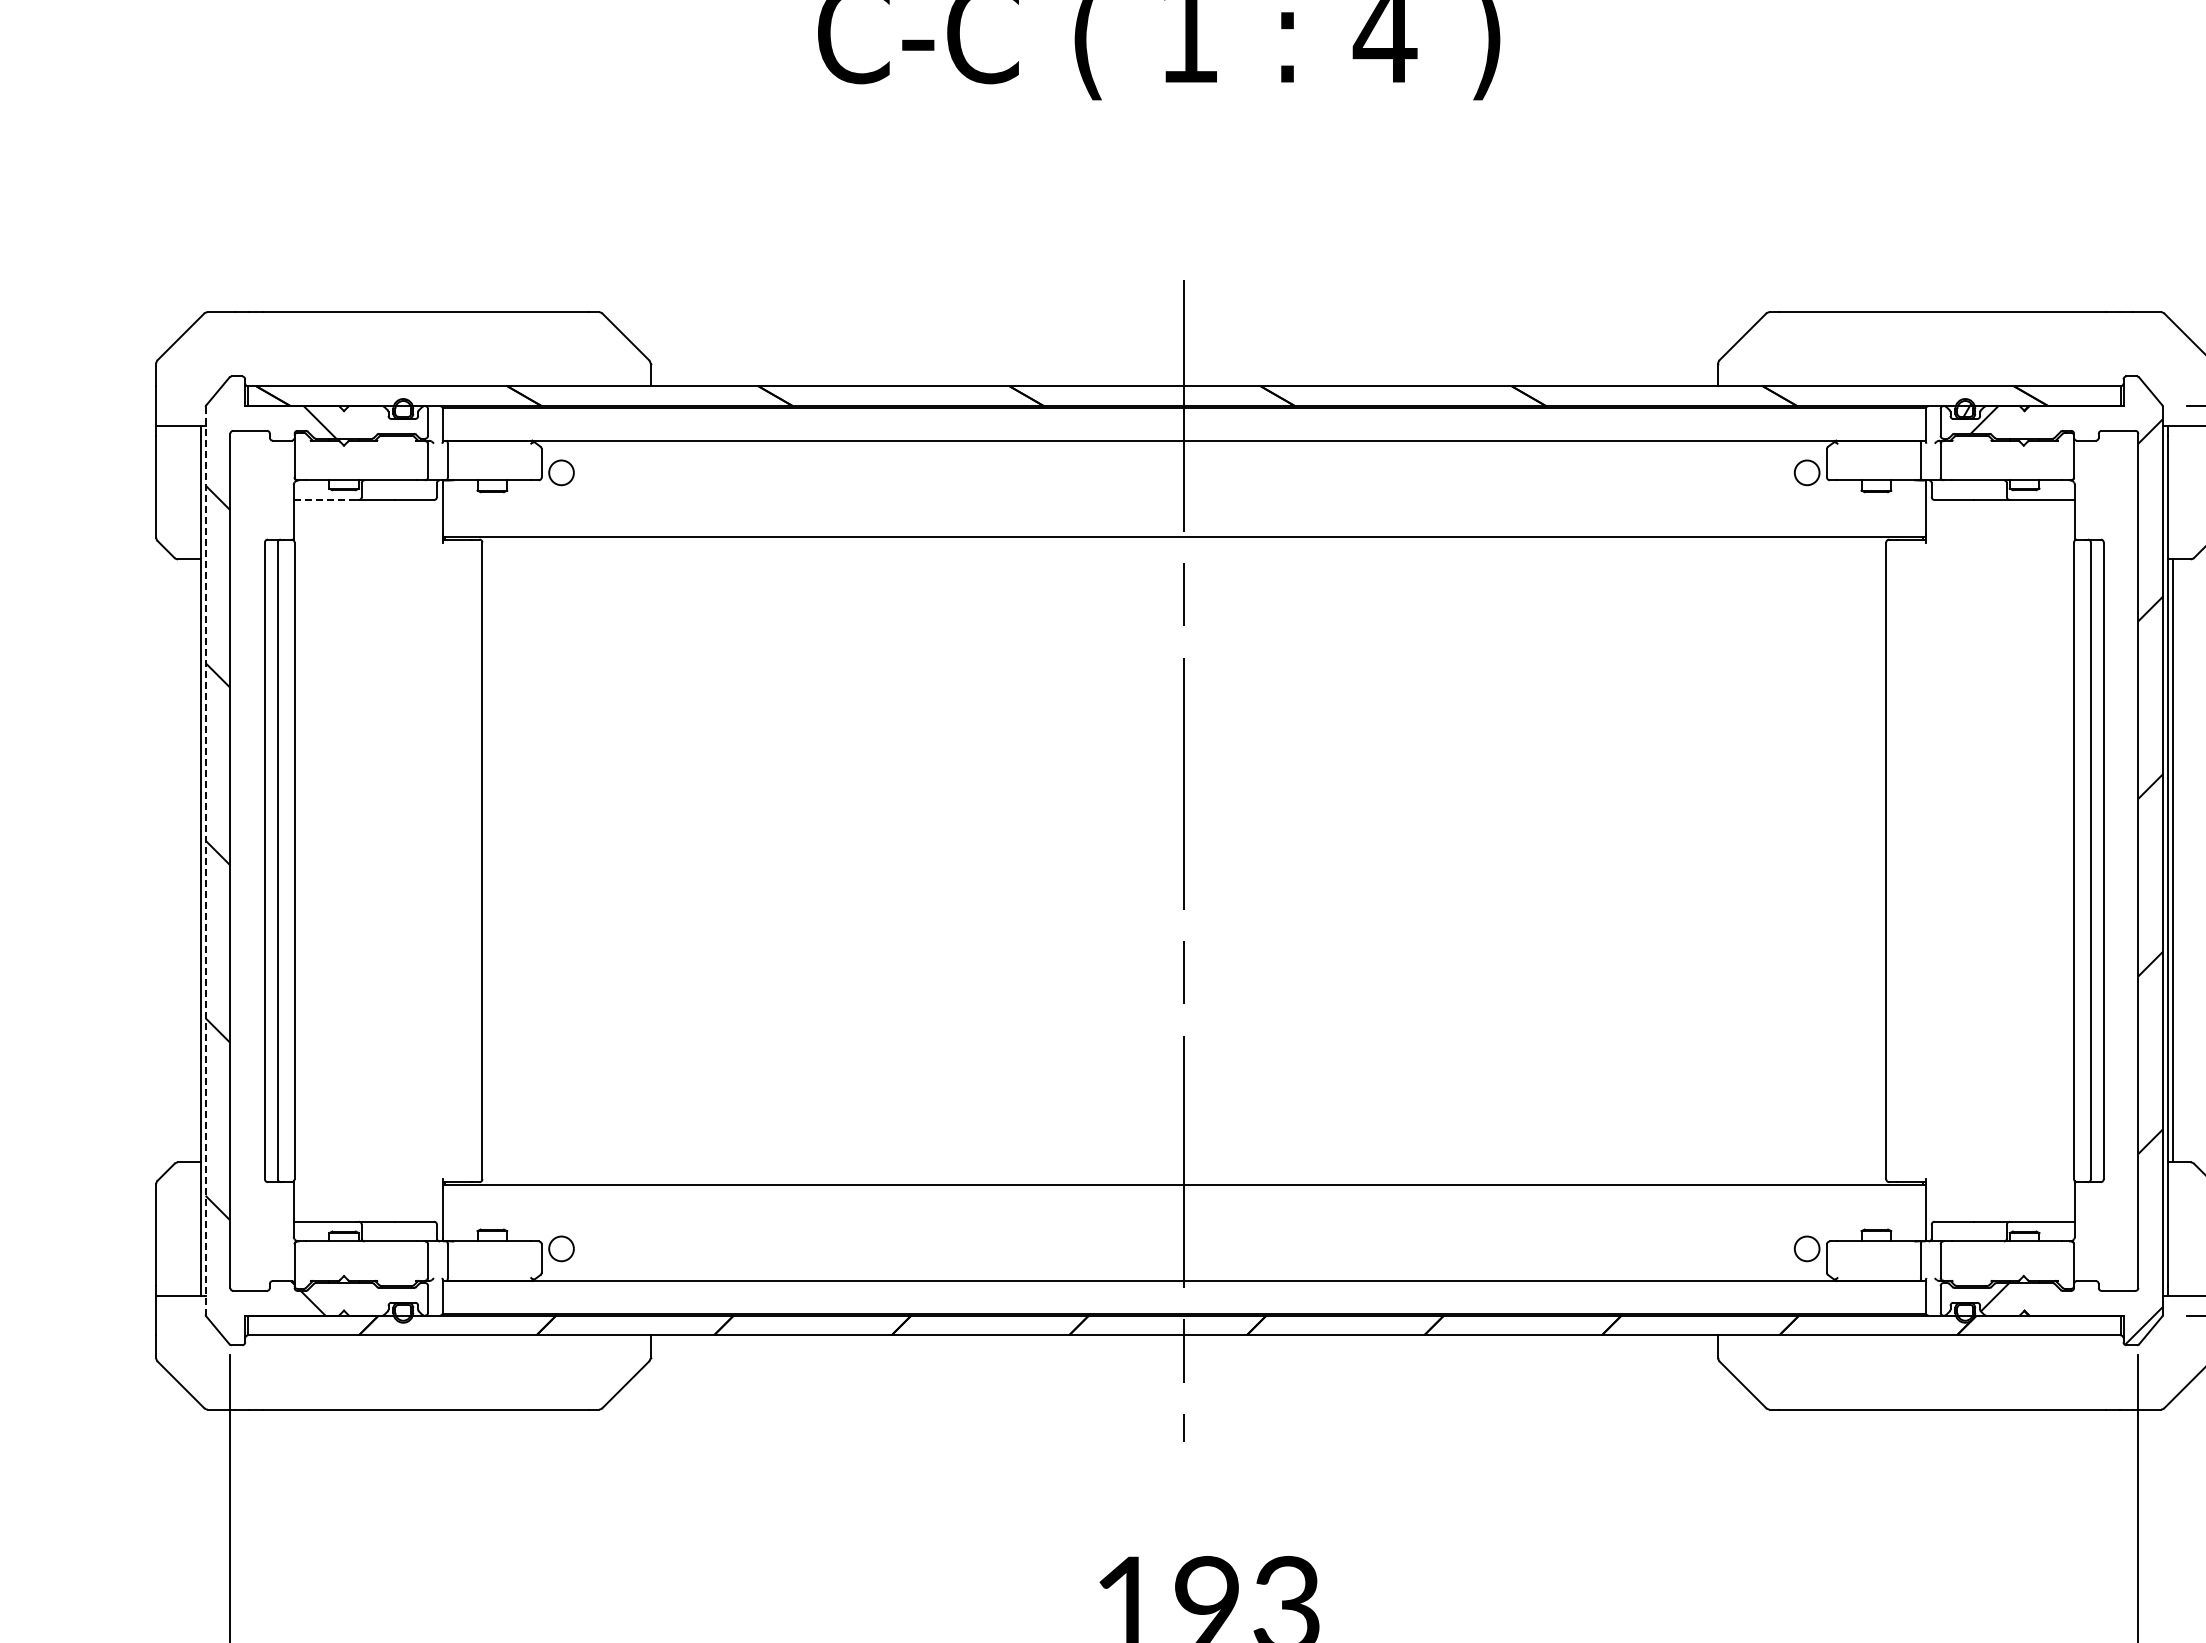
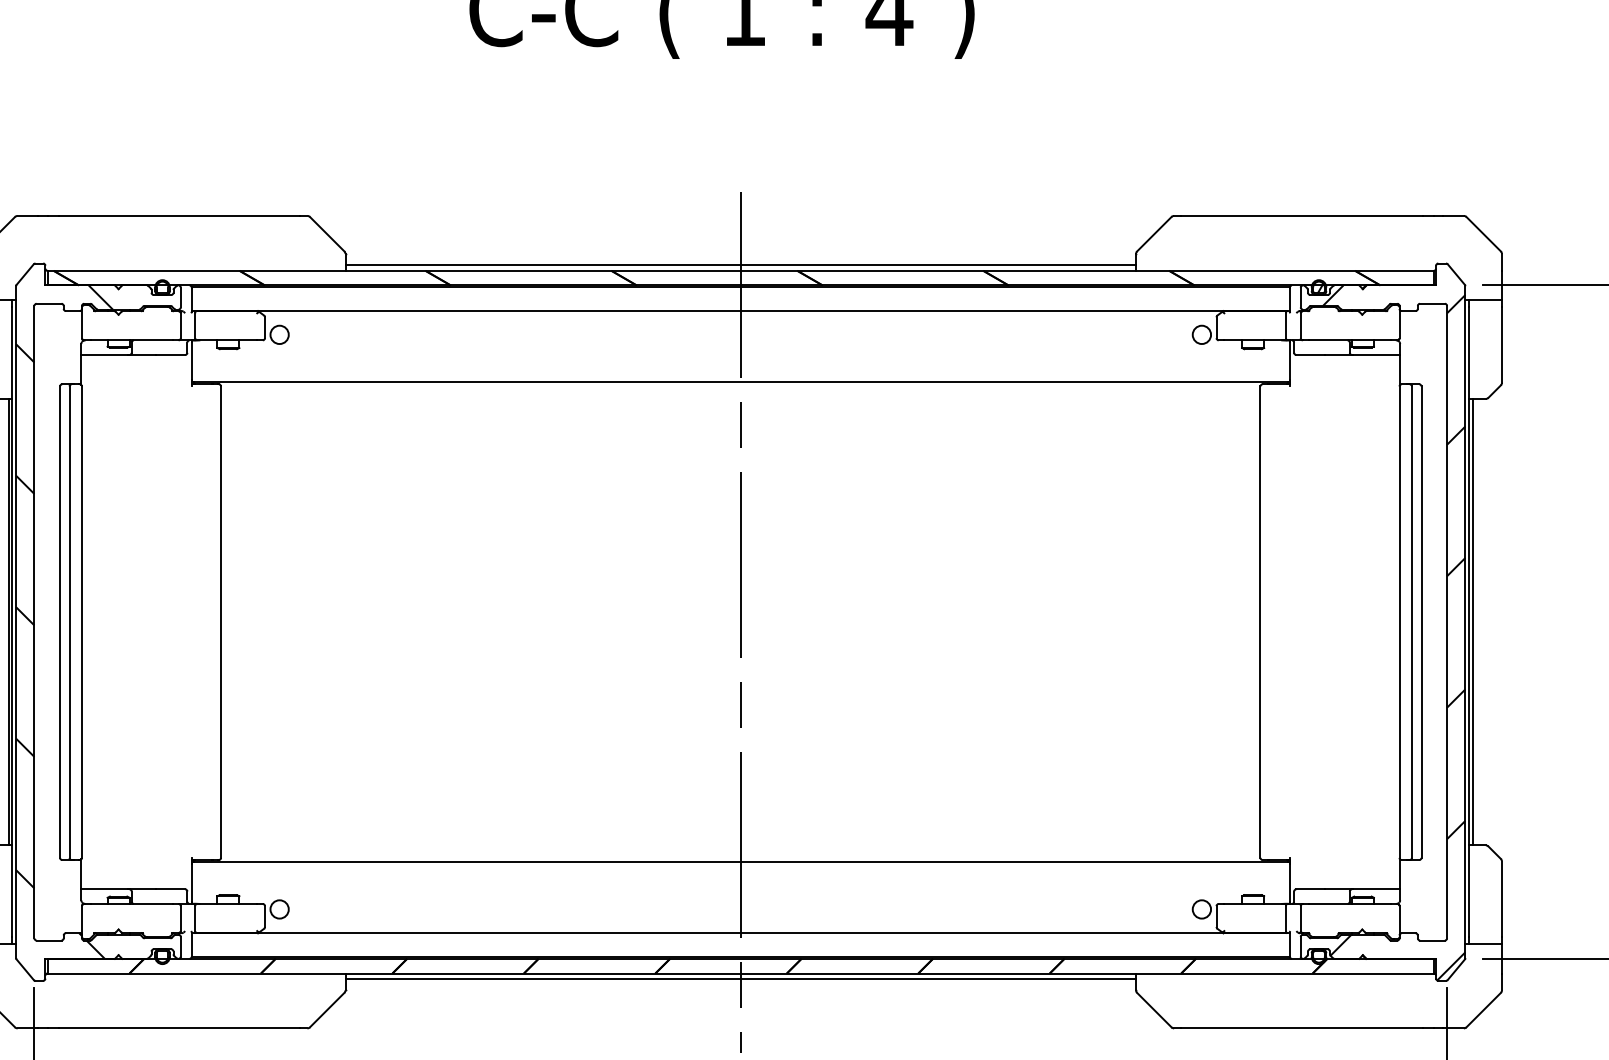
line: (1184, 378) -> (740, 265), added
line: (325, 500) -> (104, 355), dashed -> solid
line: (195, 860) -> (8, 621), added
line: (205, 860) -> (16, 621), dashed -> solid
line: (1184, 1343) -> (740, 979), added

